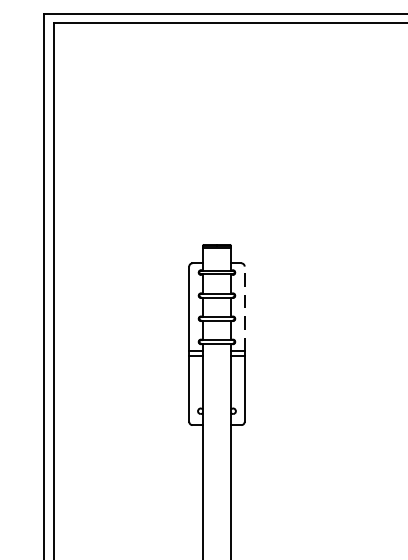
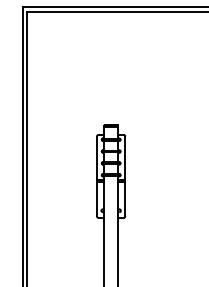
line: (244, 309) -> (125, 158), dashed -> solid

